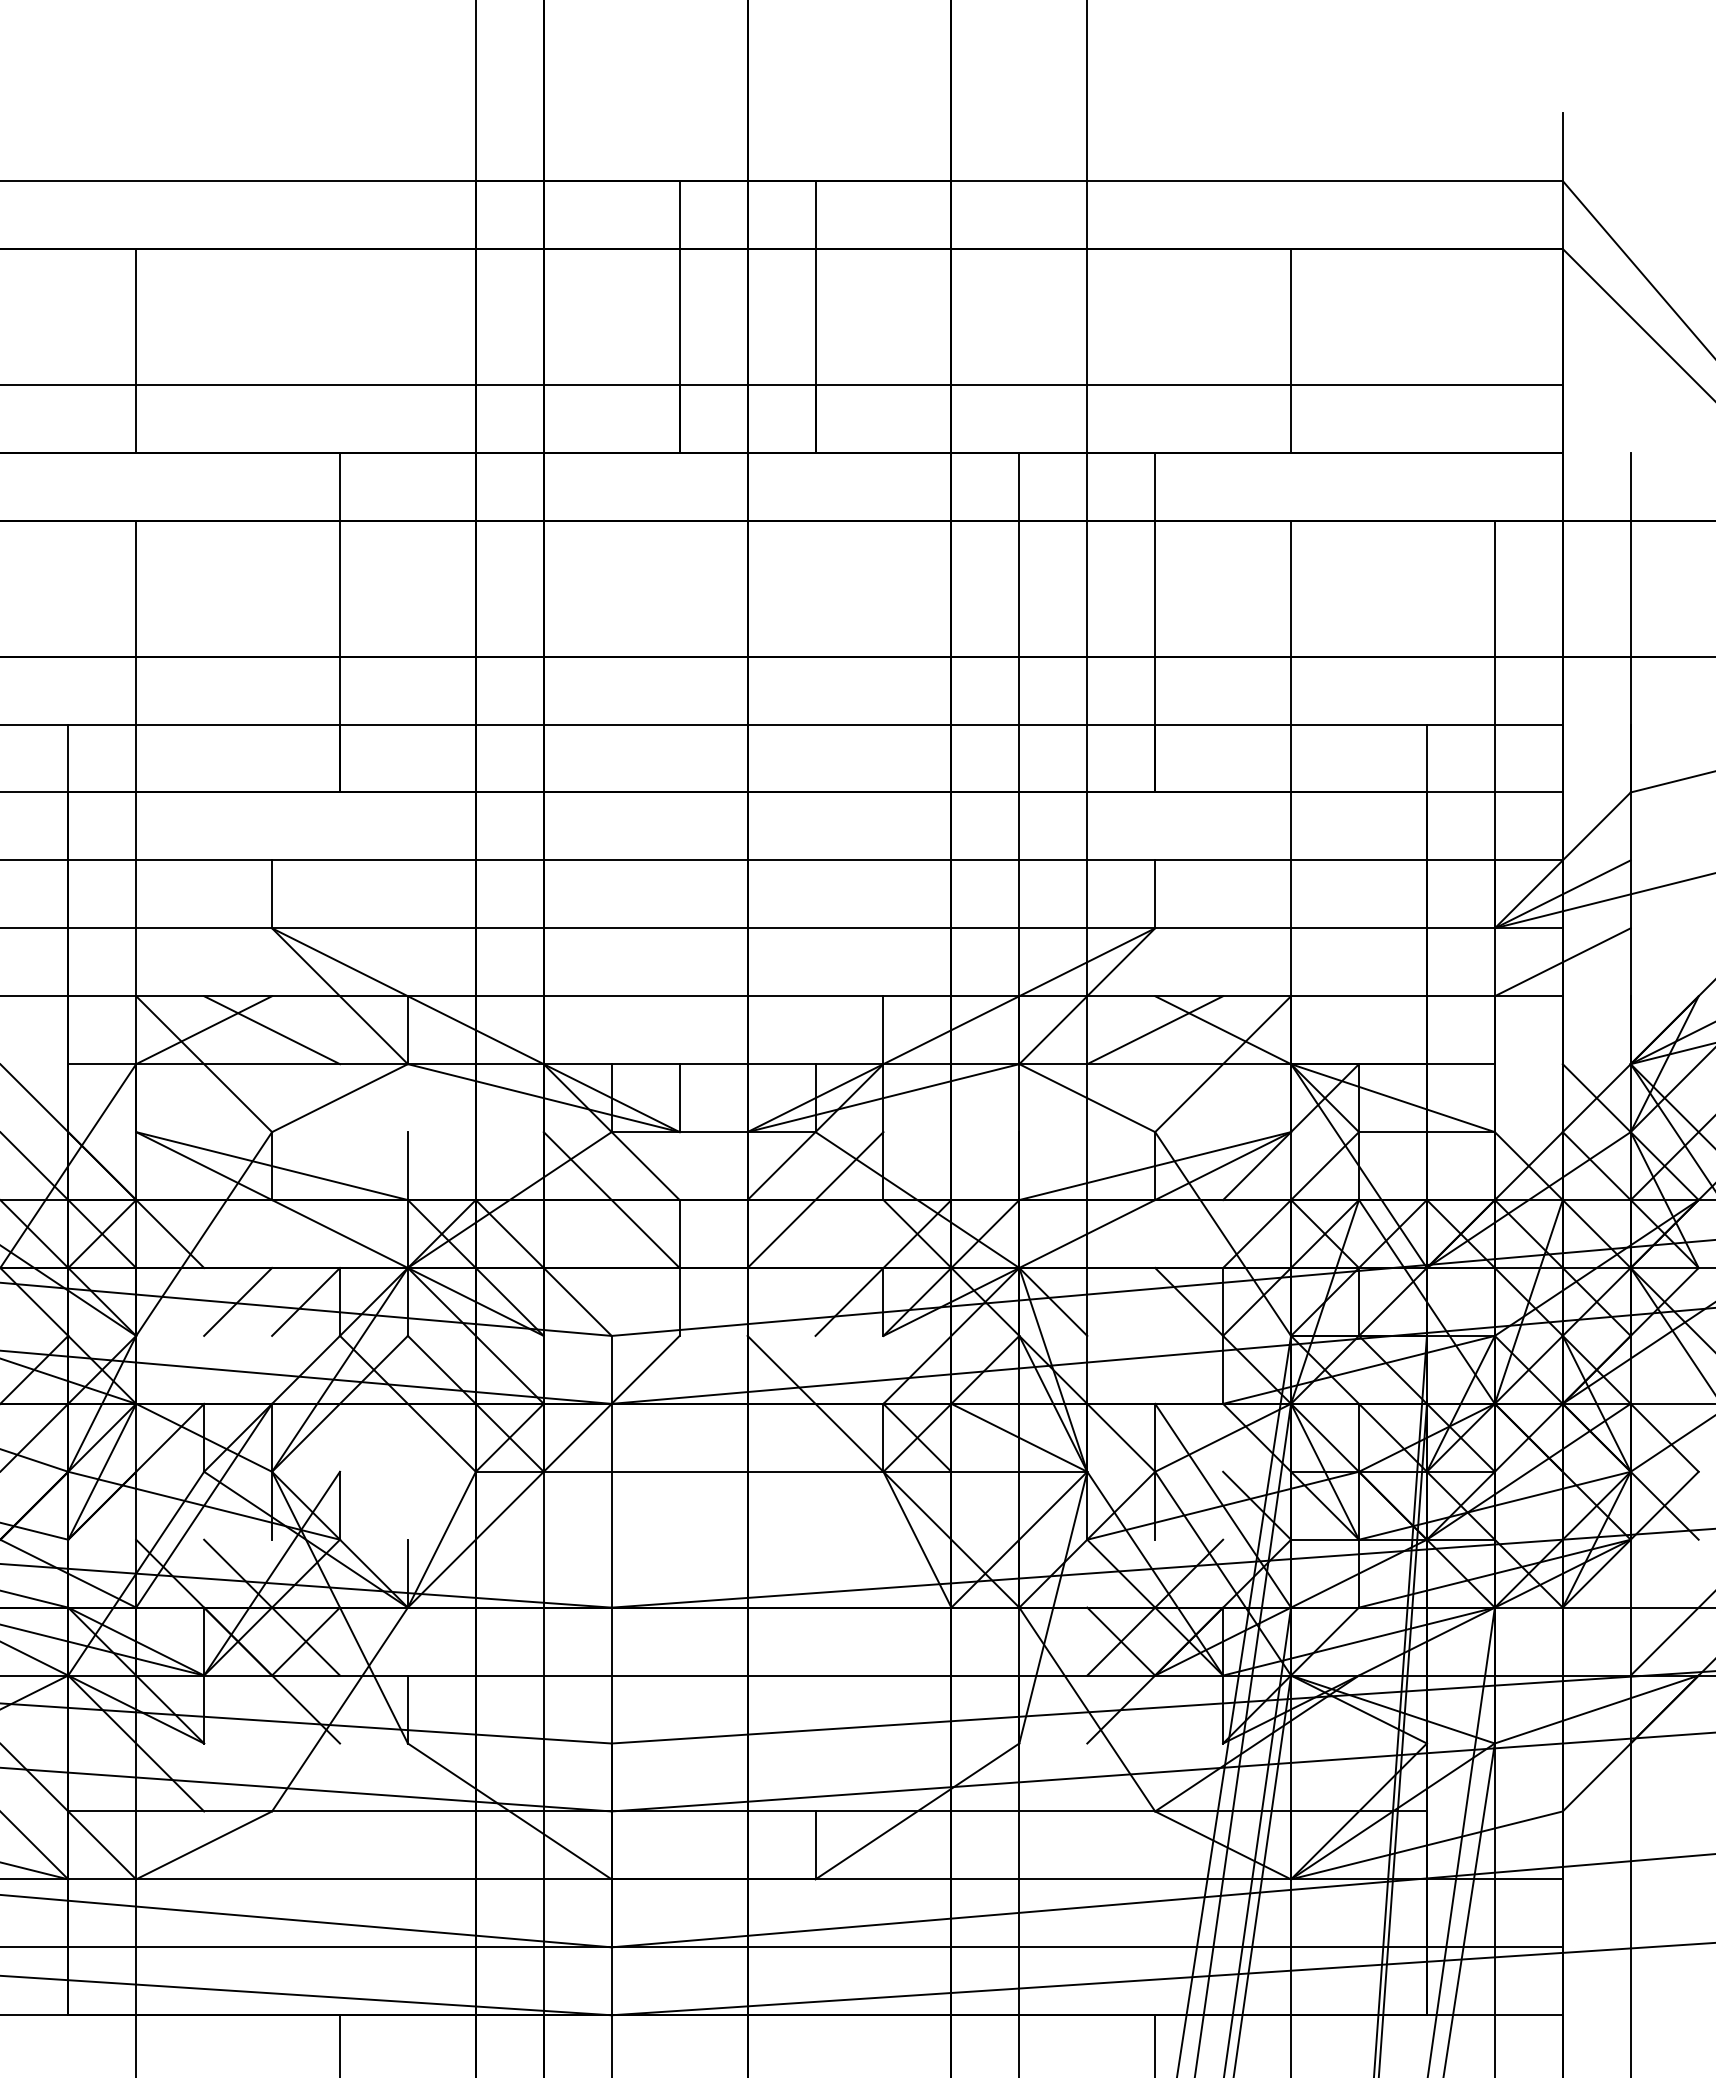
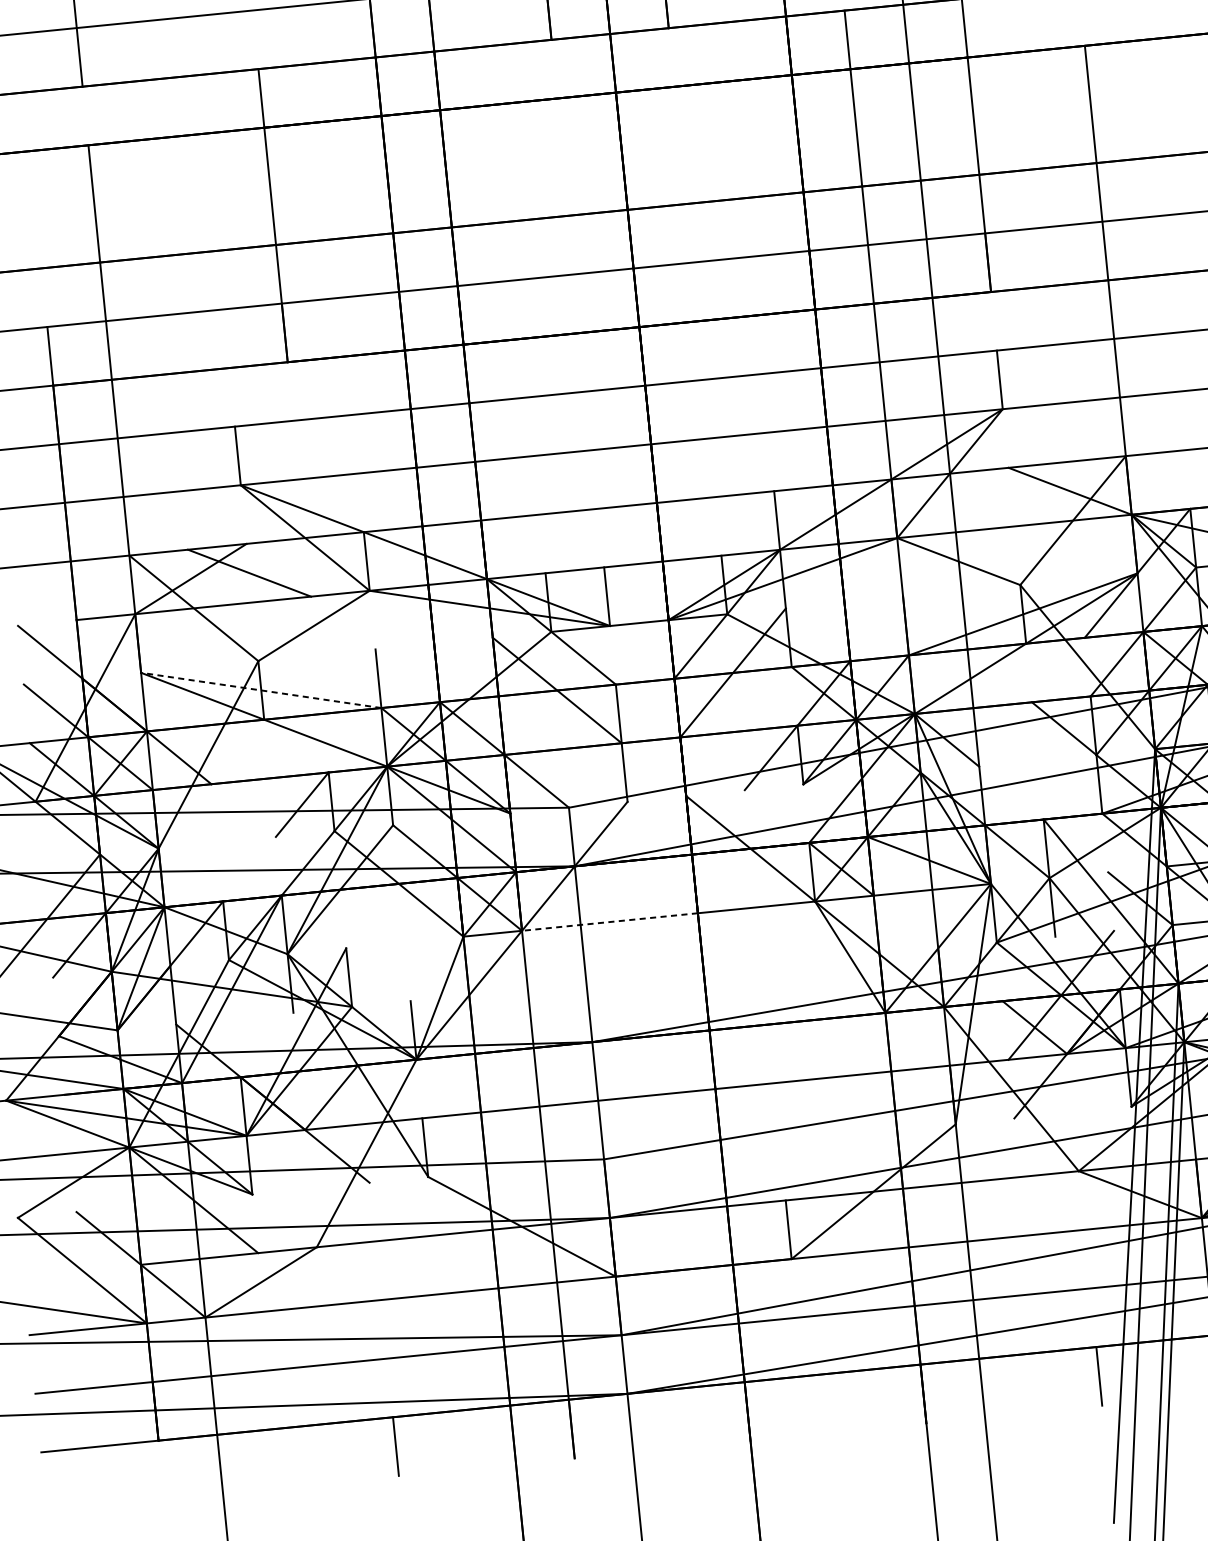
line: (1155, 1030) -> (1011, 497), removed
line: (271, 1165) -> (260, 689), solid -> dashed
line: (238, 1301) -> (243, 810), removed
line: (645, 1471) -> (609, 921), solid -> dashed
line: (272, 1607) -> (299, 1071), removed

